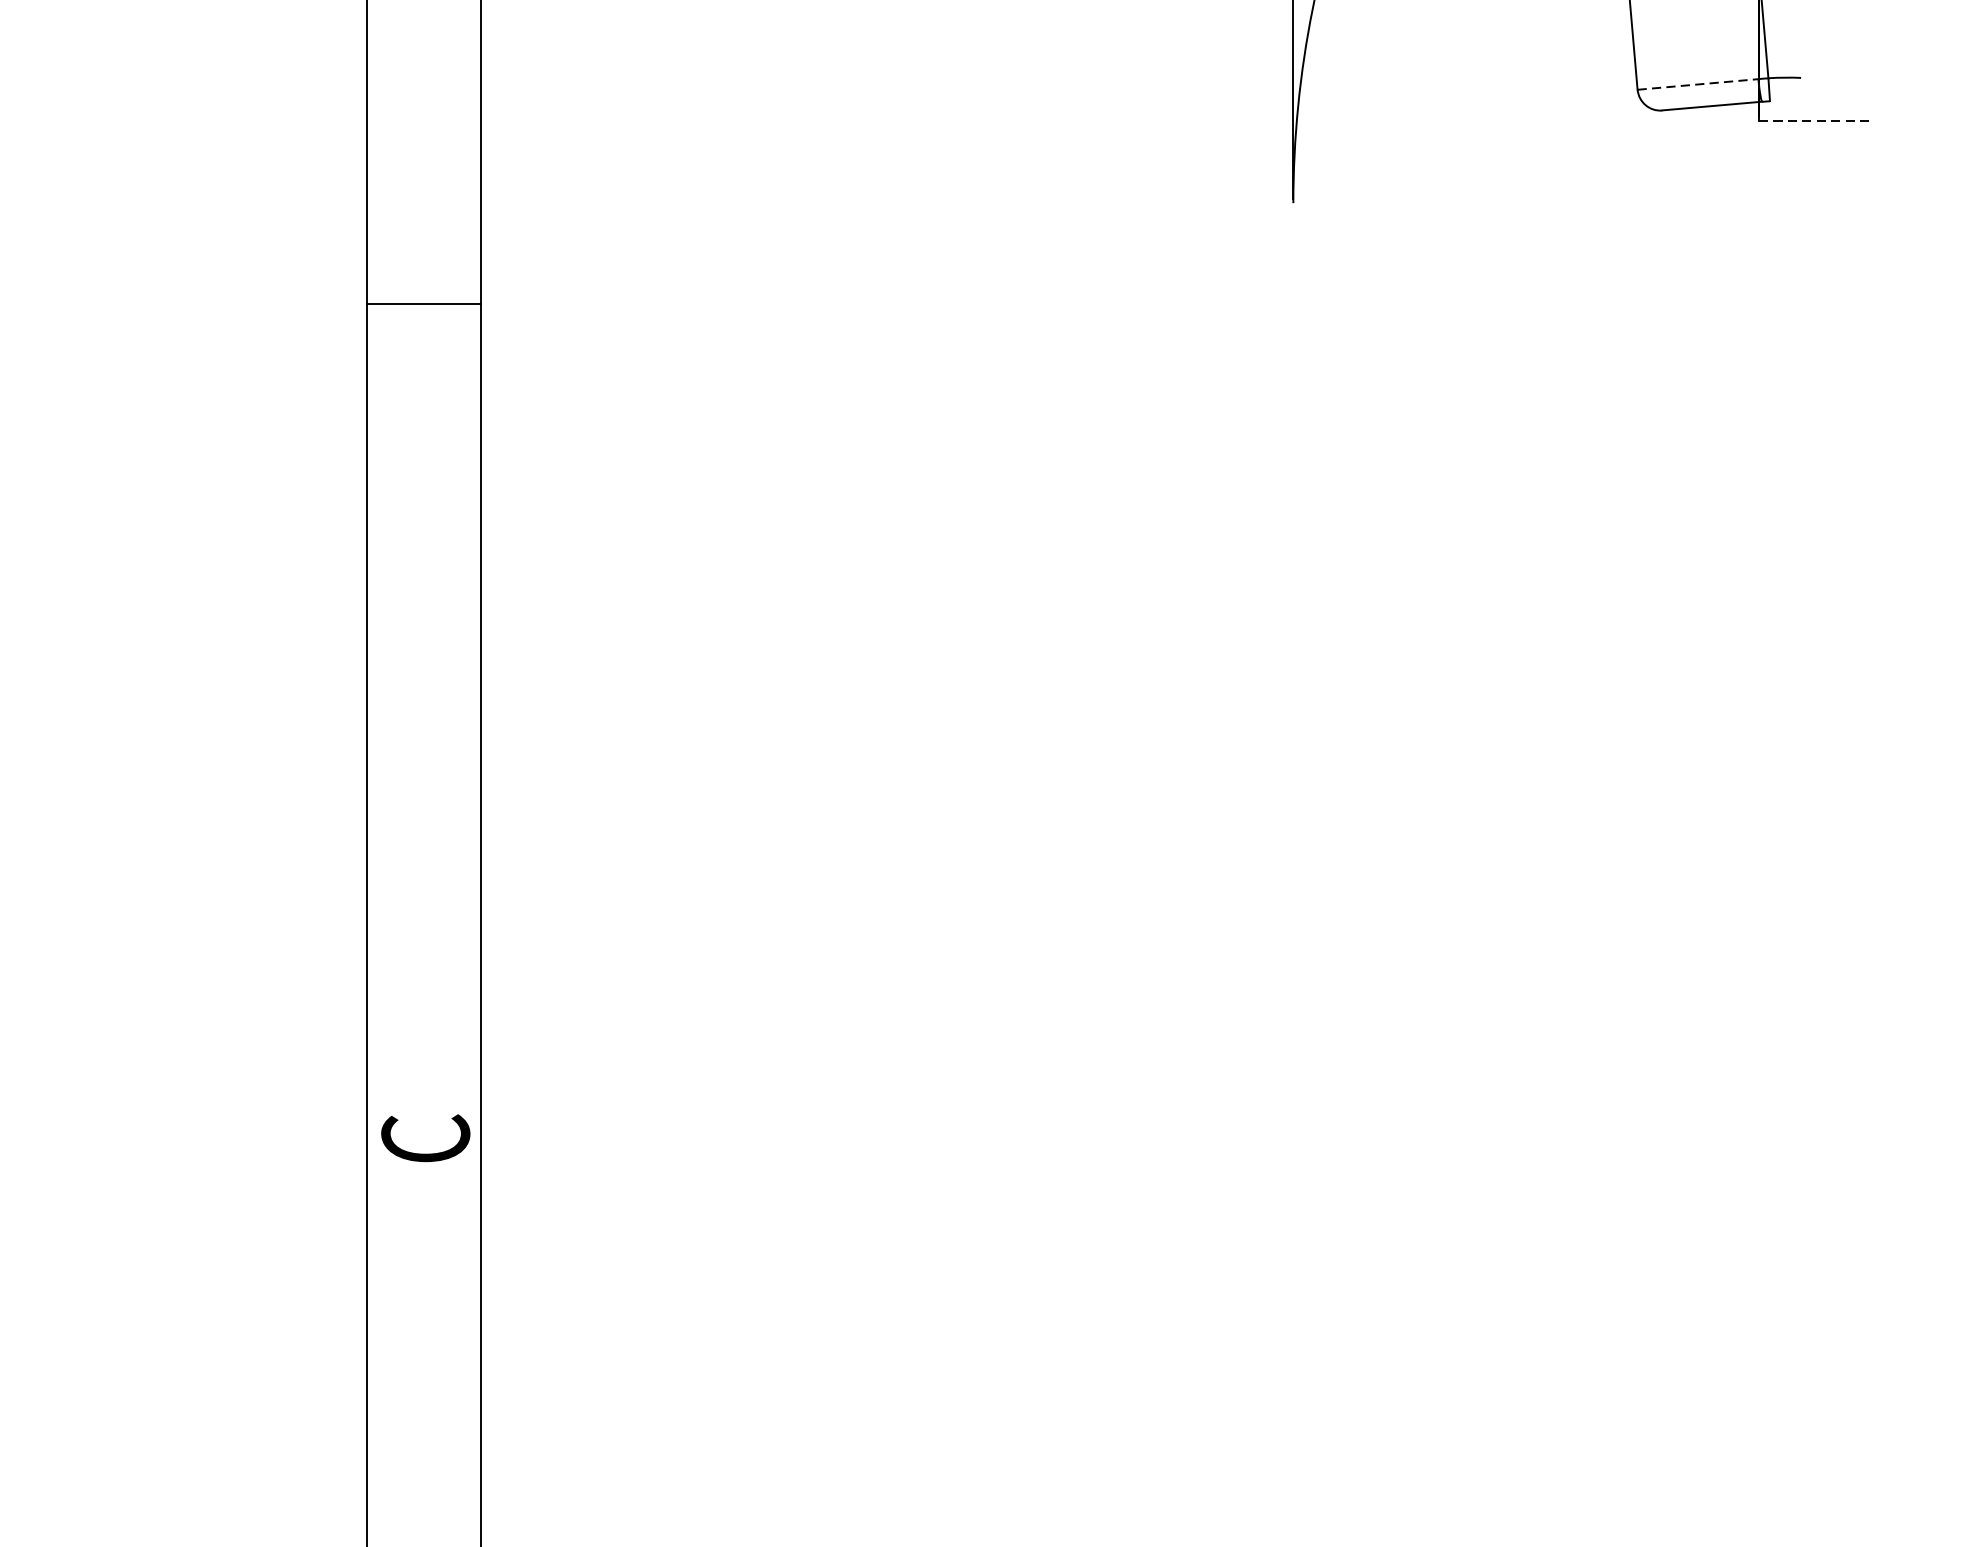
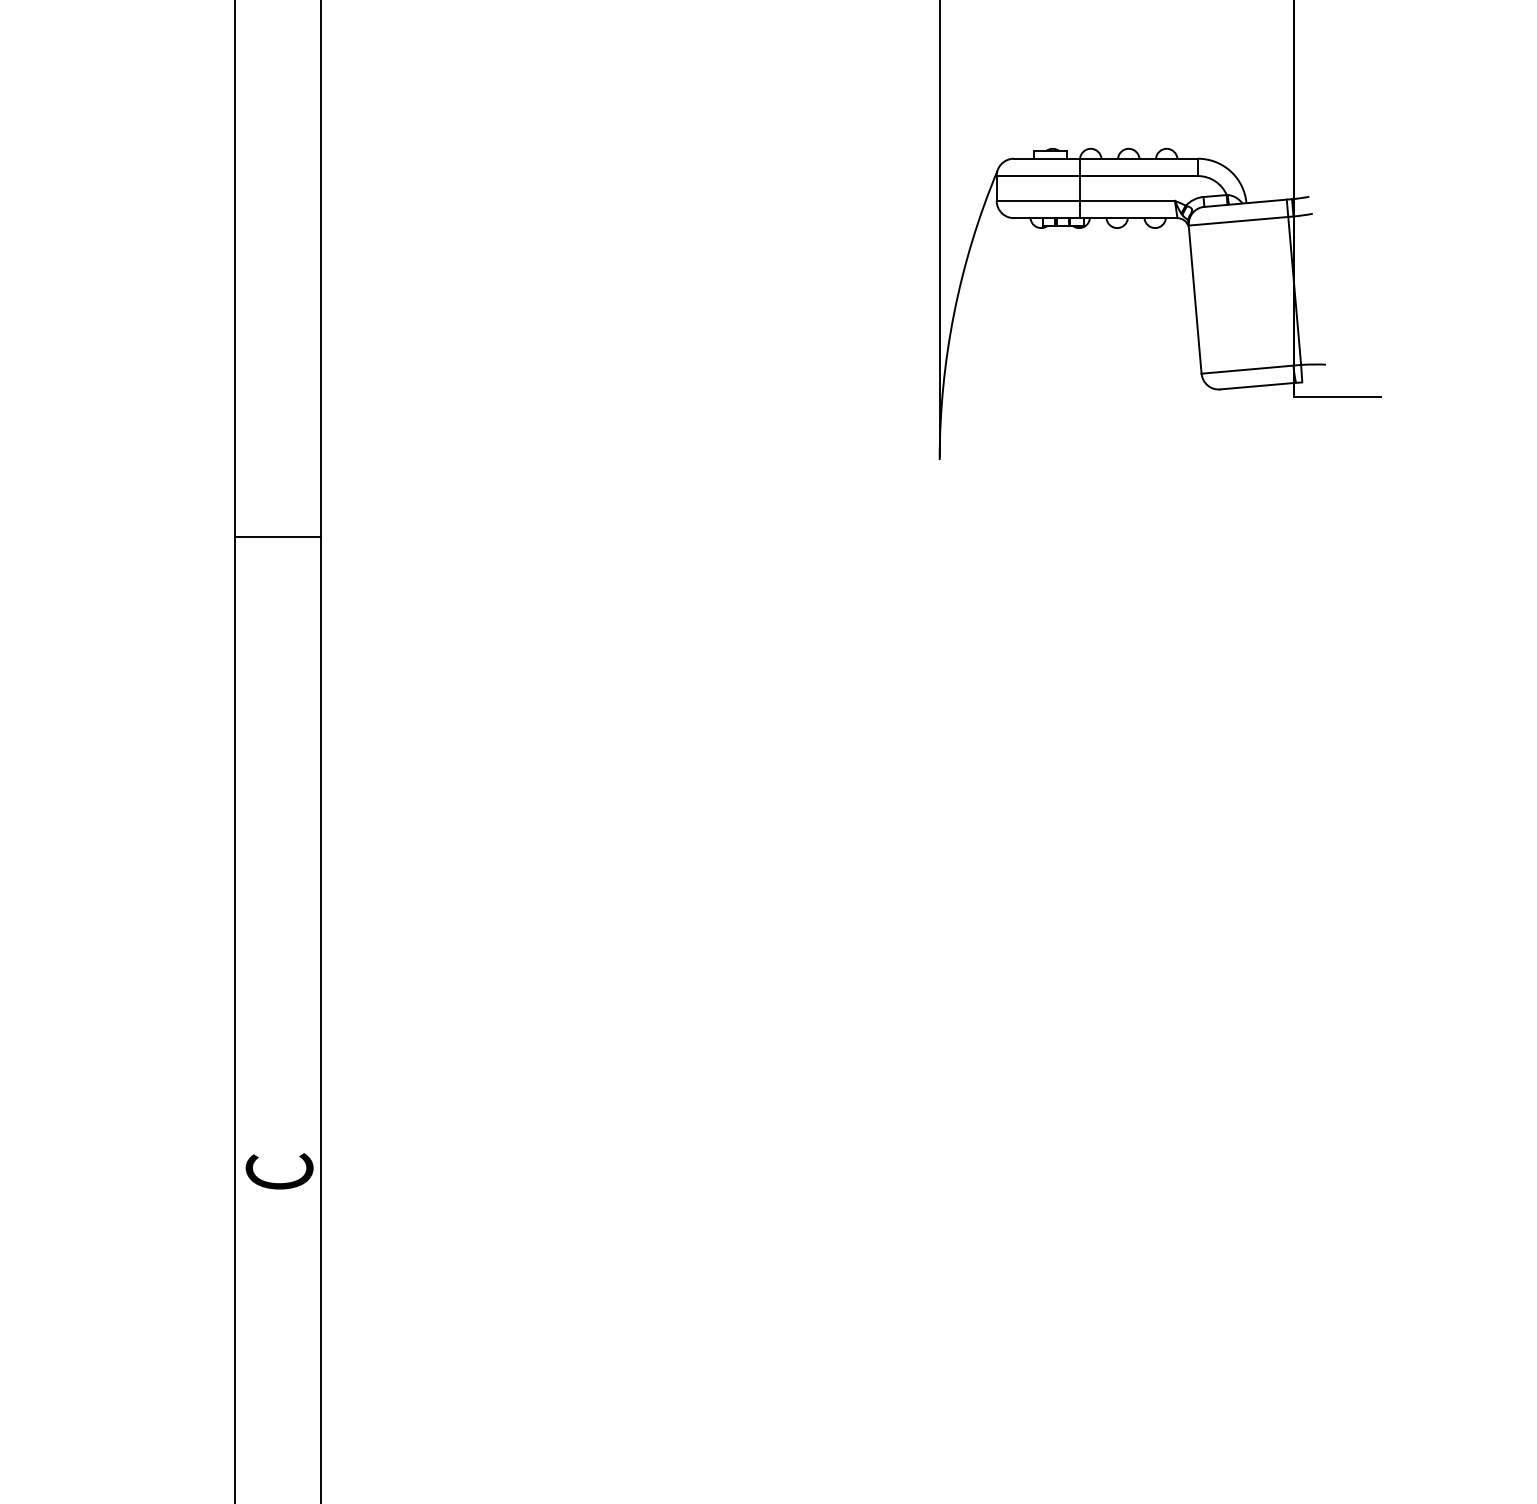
line: (1699, 84) -> (1248, 369), dashed -> solid
line: (1816, 121) -> (1337, 397), dashed -> solid

